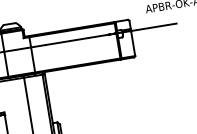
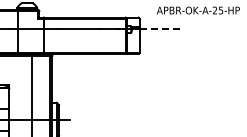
line: (153, 27) -> (161, 28), solid -> dashed

